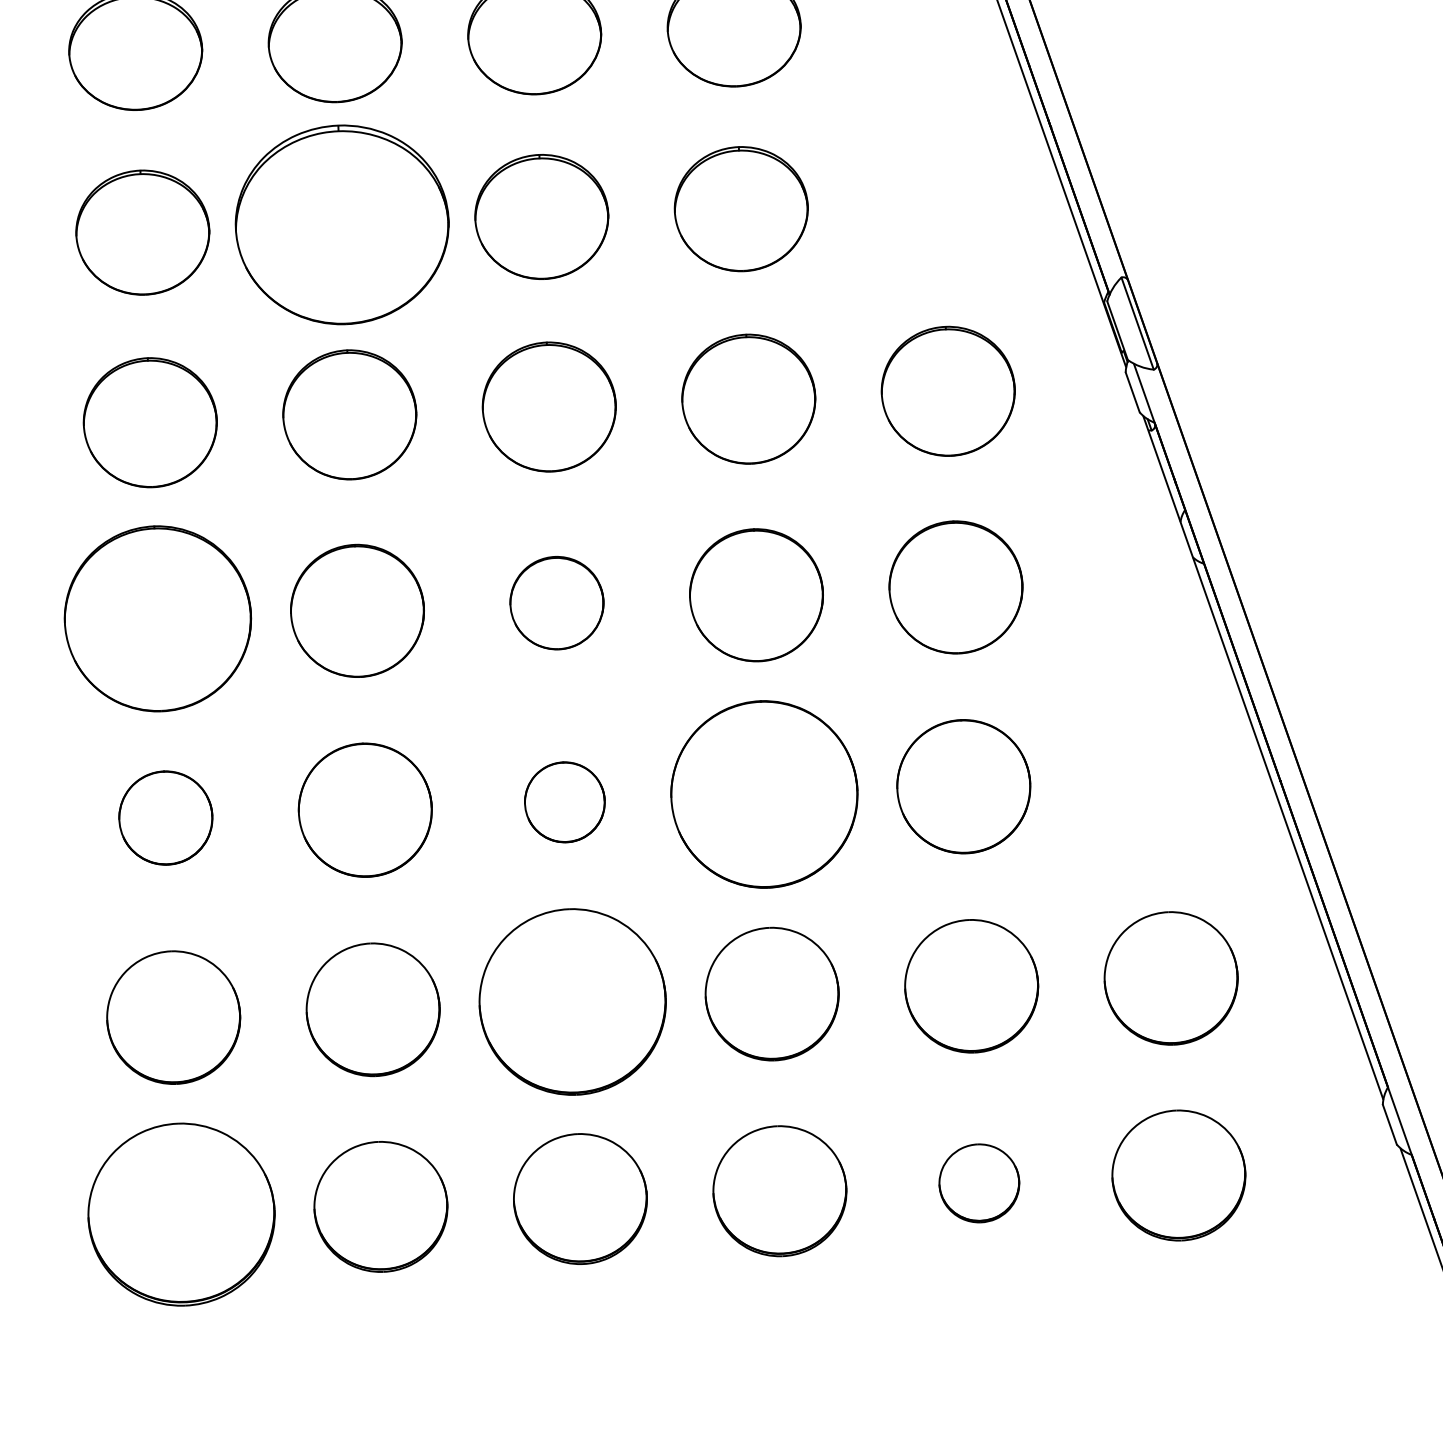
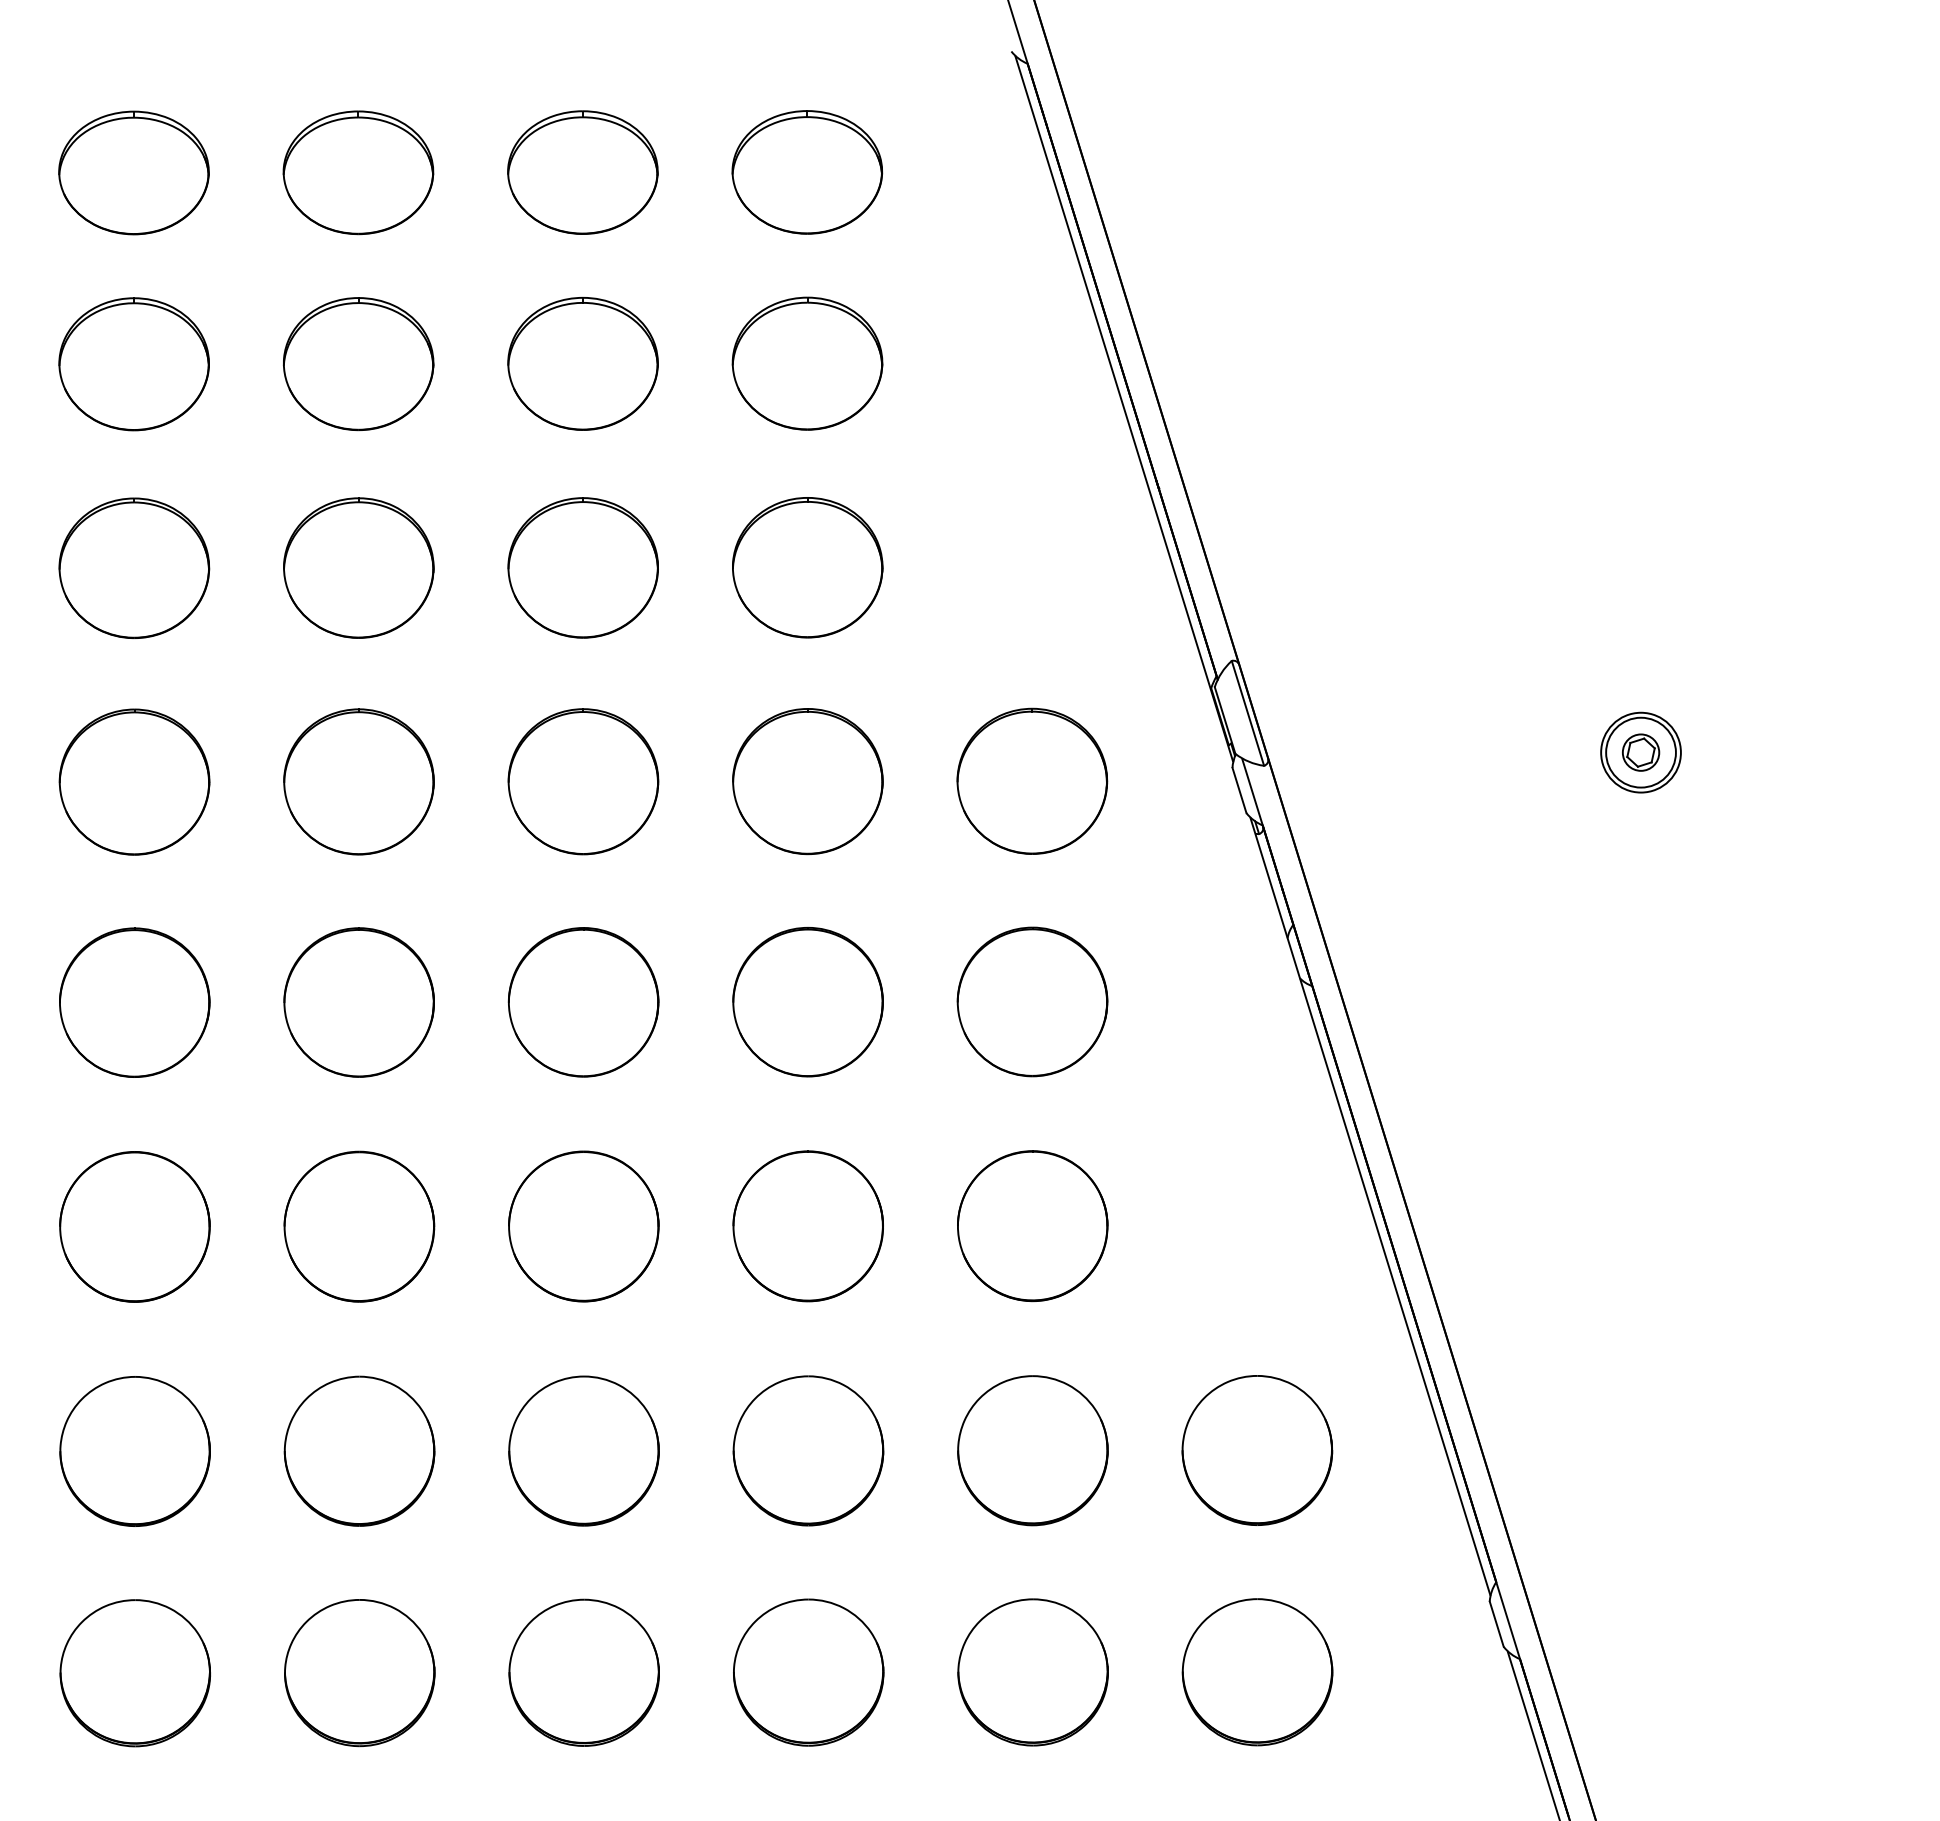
part: (342, 224) -> (358, 567), size x0.62
part: (556, 603) -> (583, 1002), size x1.43
part: (157, 618) -> (134, 1002), size x0.71
part: (763, 794) -> (807, 1226), size x0.71
part: (564, 802) -> (583, 1226), size x1.67
part: (165, 817) -> (134, 1226), size x1.43
part: (572, 1001) -> (583, 1450), size x0.71
part: (978, 1183) -> (1032, 1672), size x1.67
part: (180, 1215) -> (134, 1673), size x0.71

